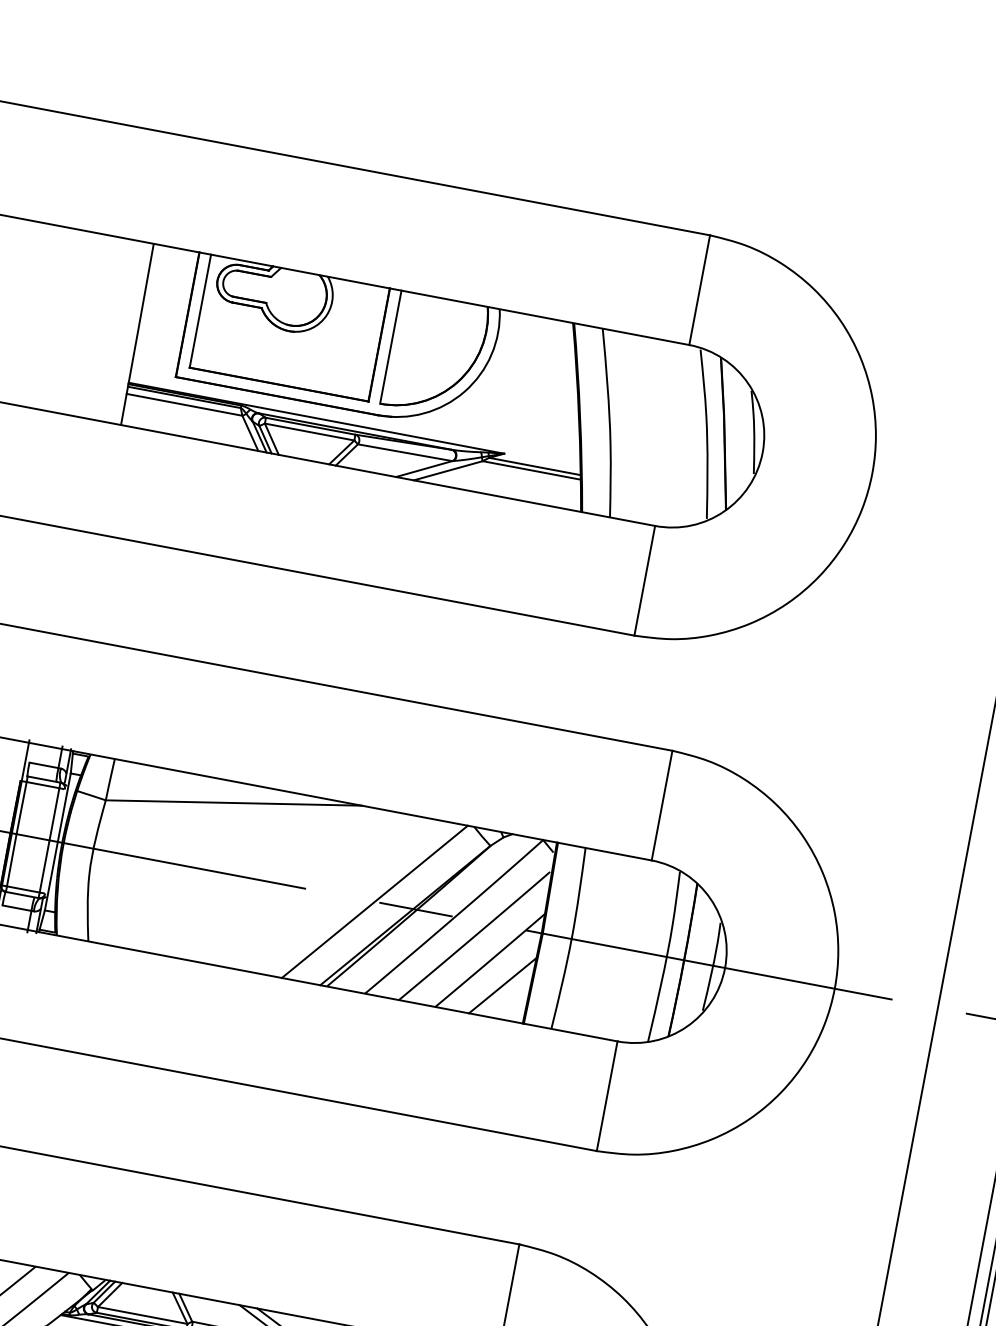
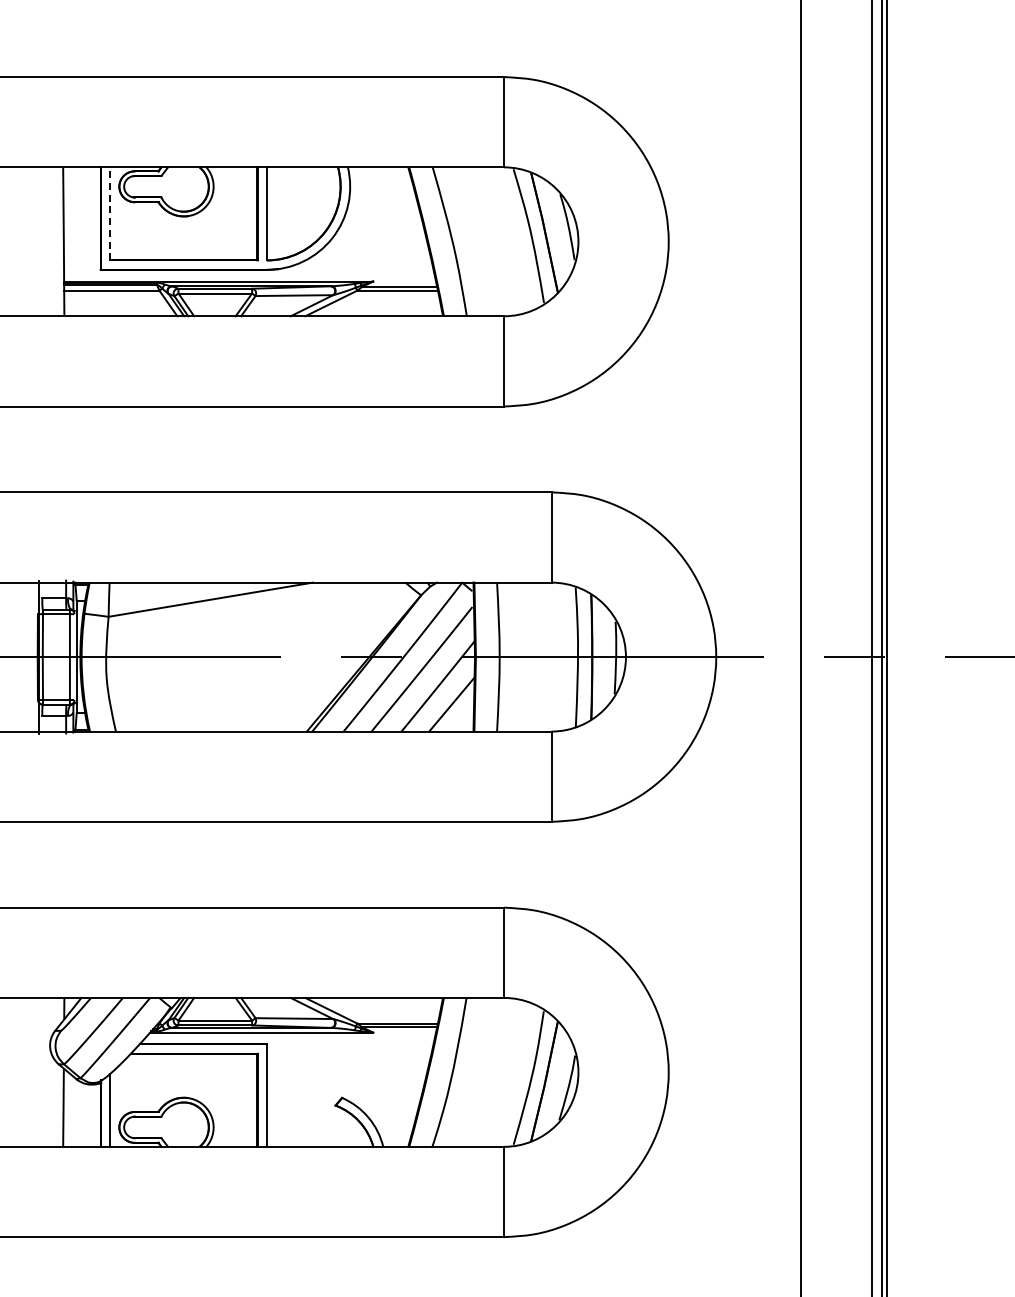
line: (200, 310) -> (110, 213), solid -> dashed
line: (374, 901) -> (337, 656), removed

